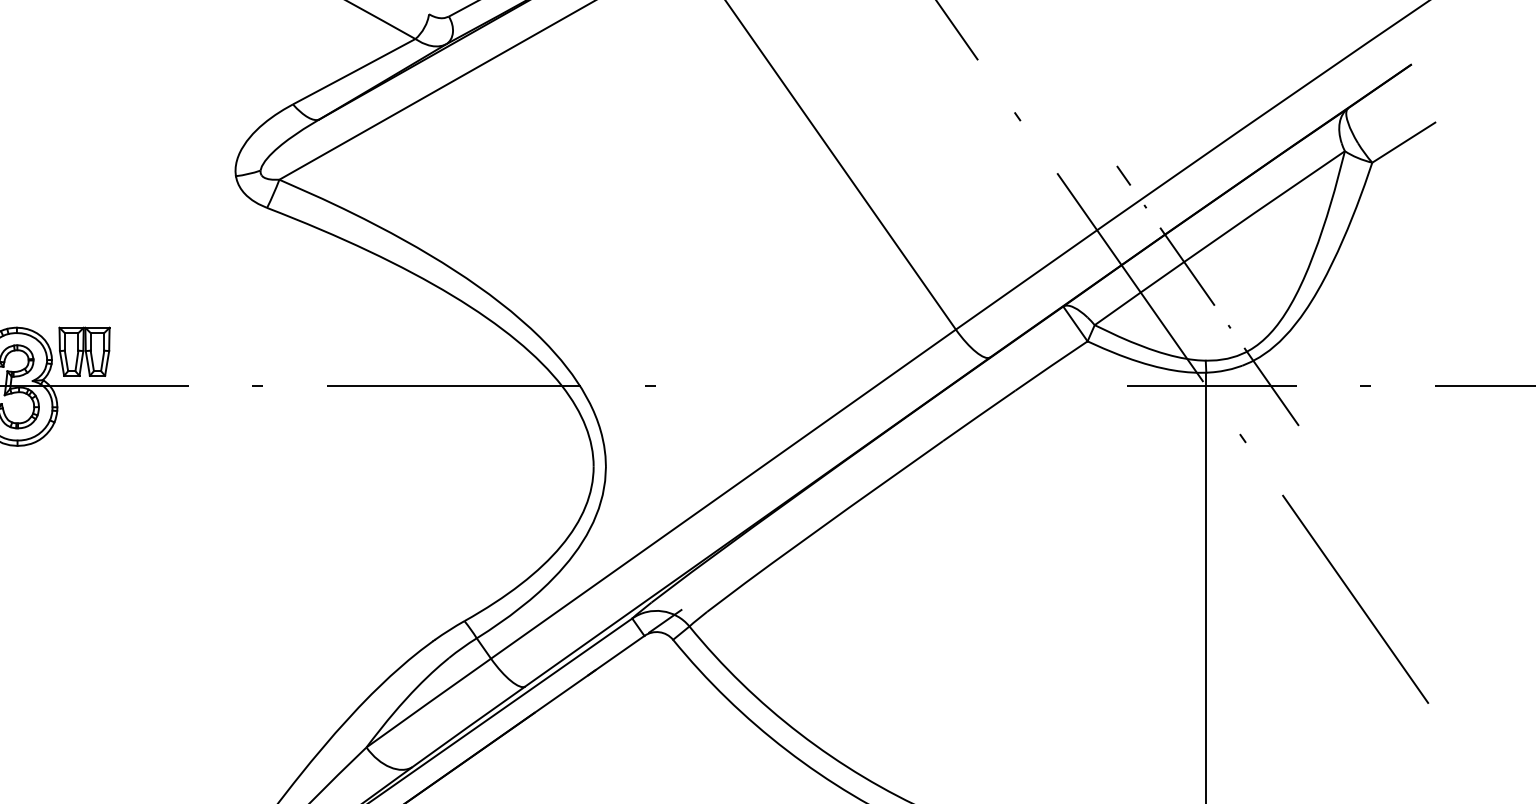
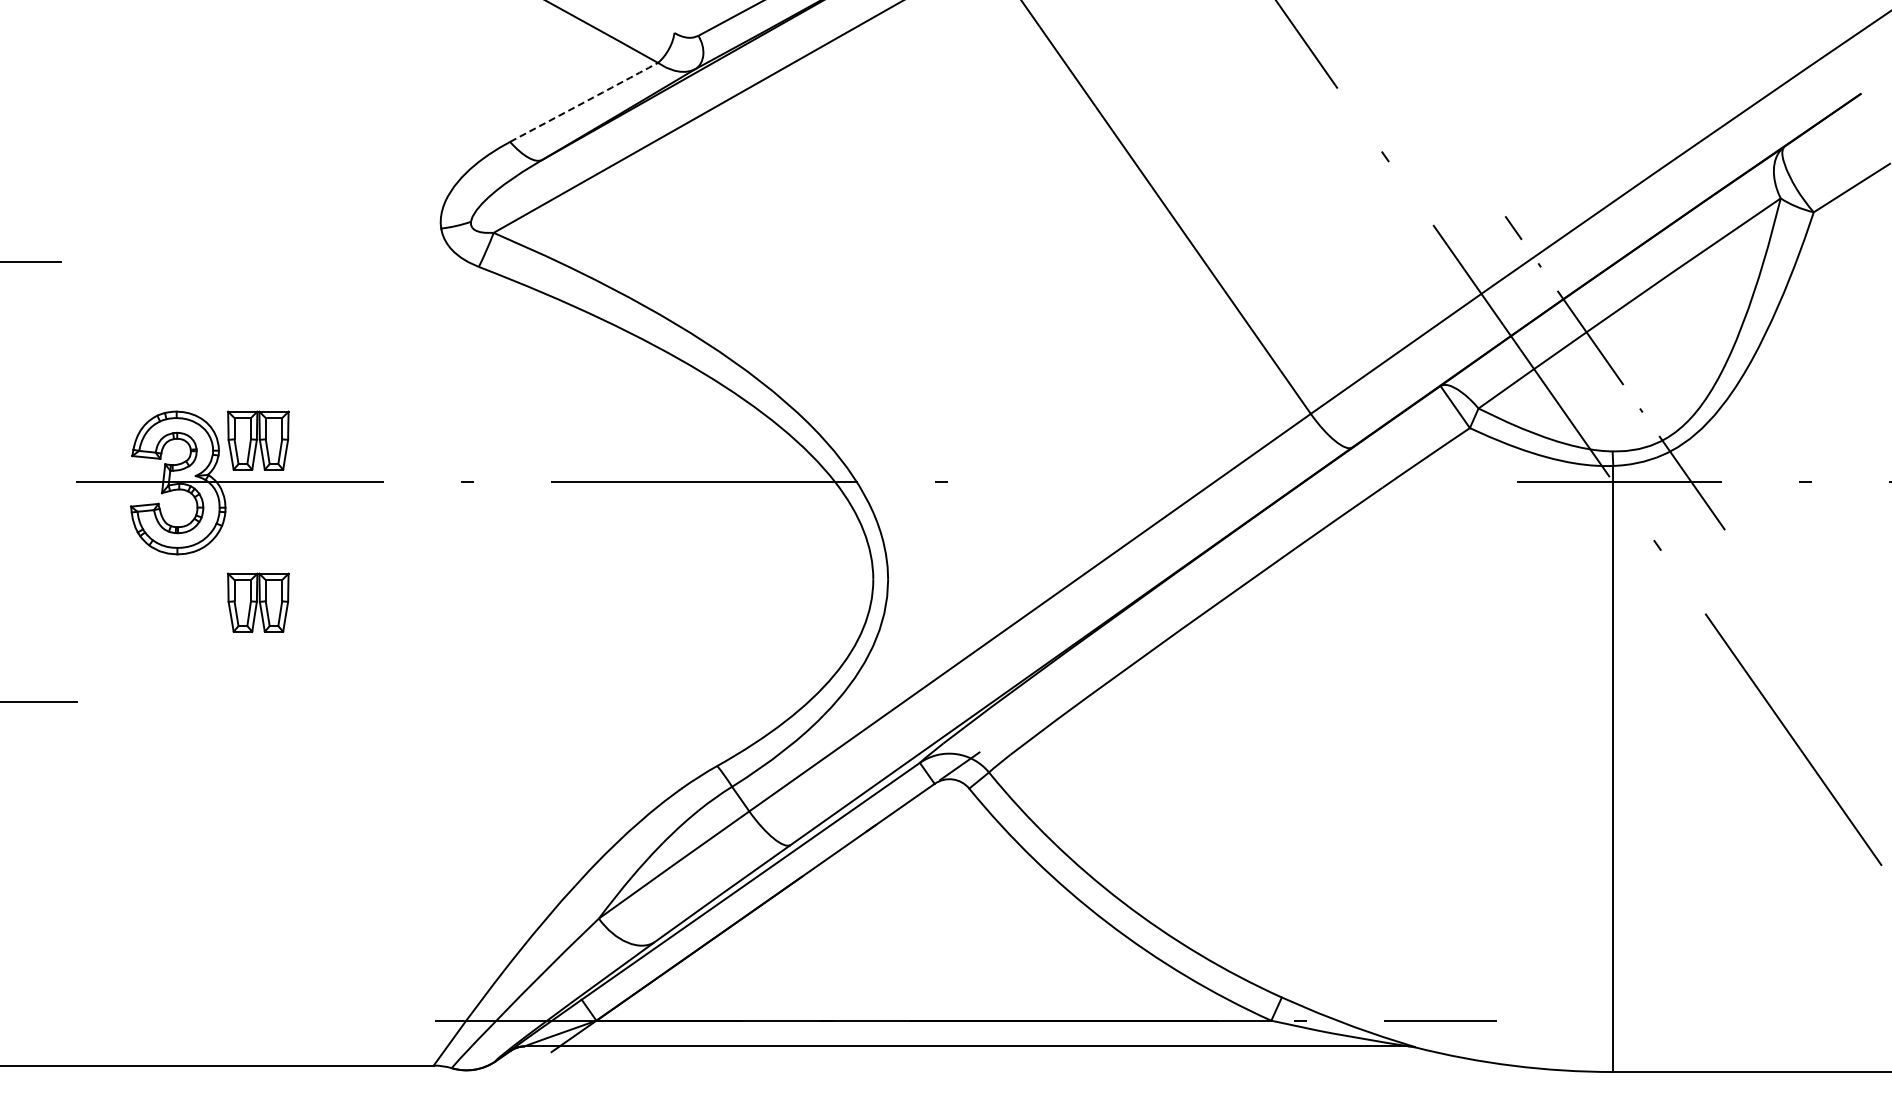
arc: (354, 71) -> (584, 102), solid -> dashed
part: (84, 485) -> (258, 602), added

